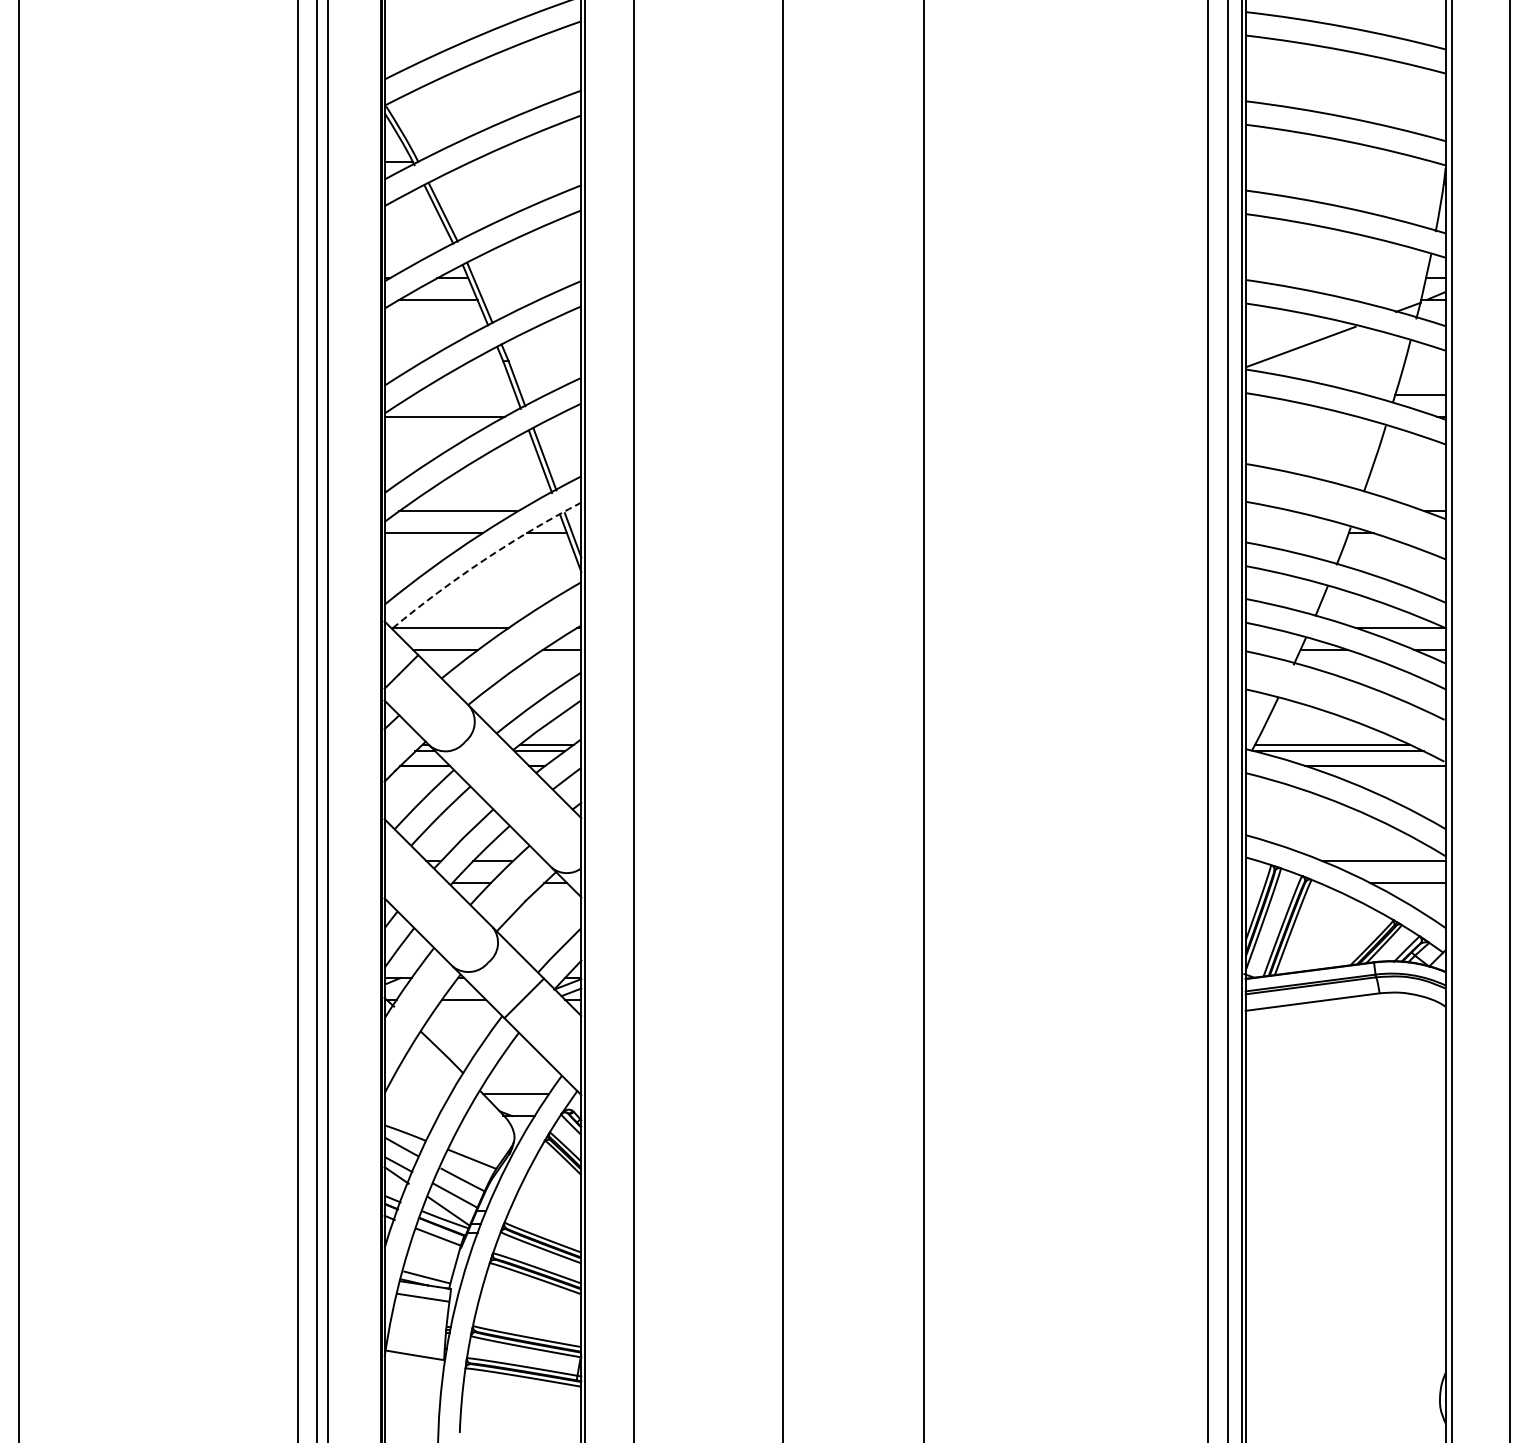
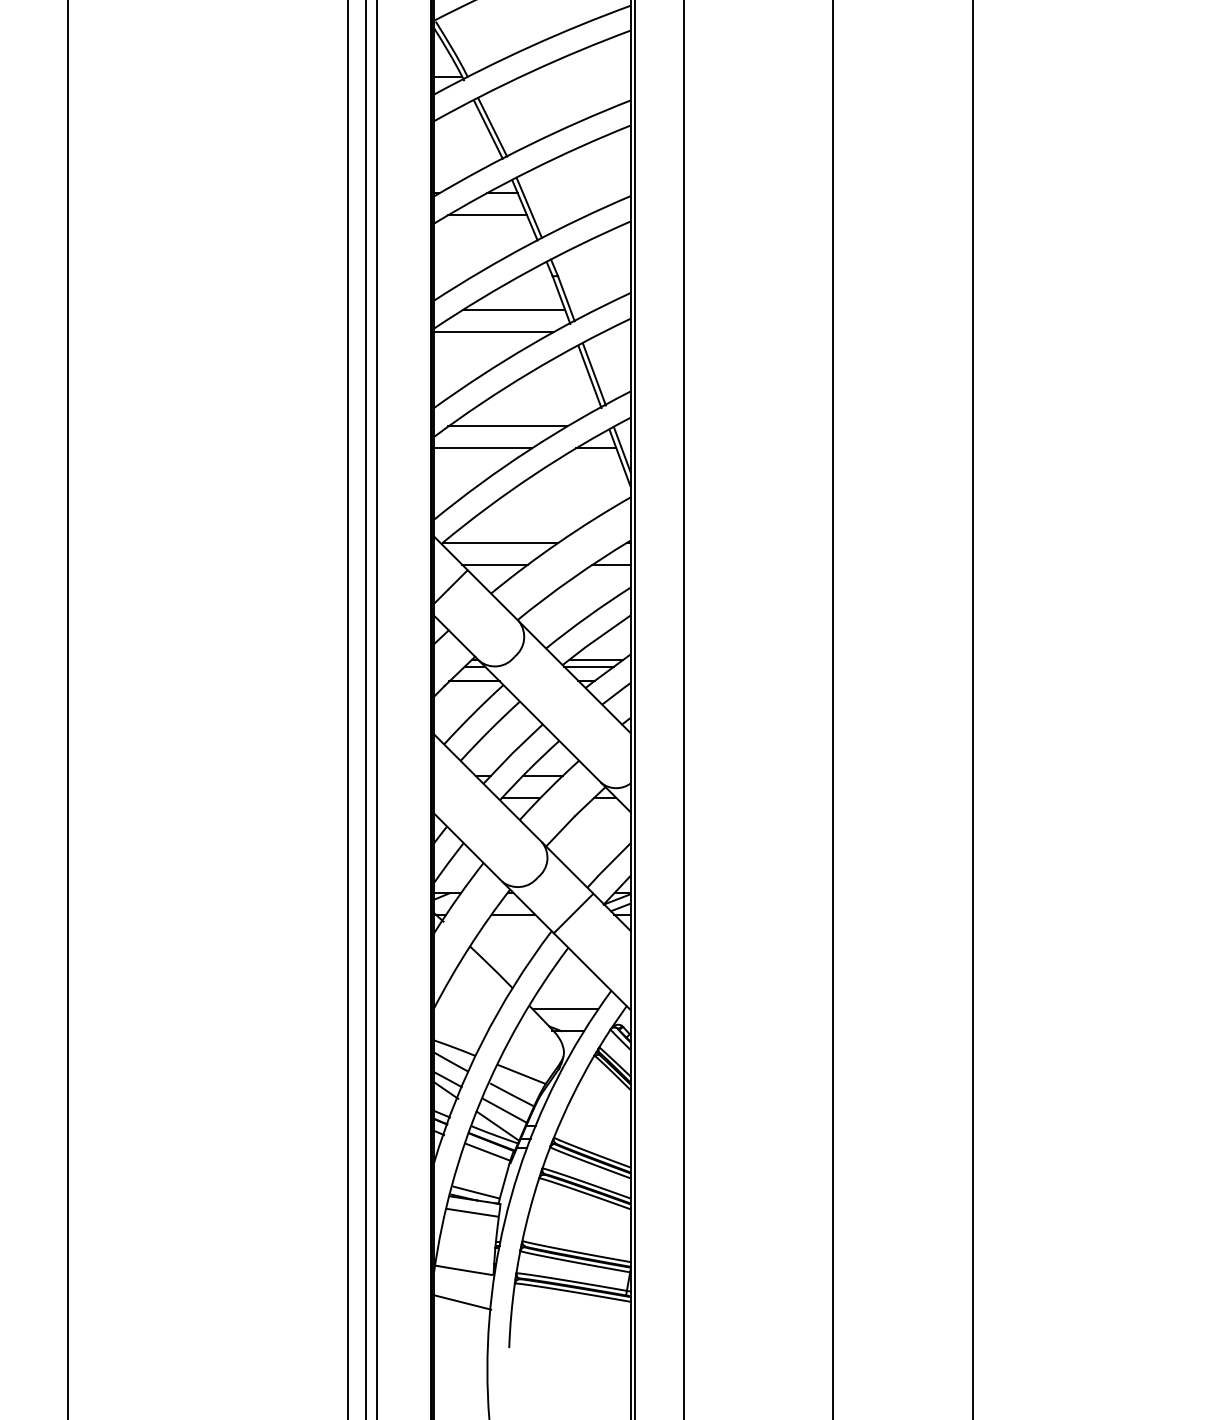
line: (464, 394) -> (513, 309), added
arc: (483, 560) -> (532, 475), dashed -> solid
line: (412, 1387) -> (461, 1302), added

